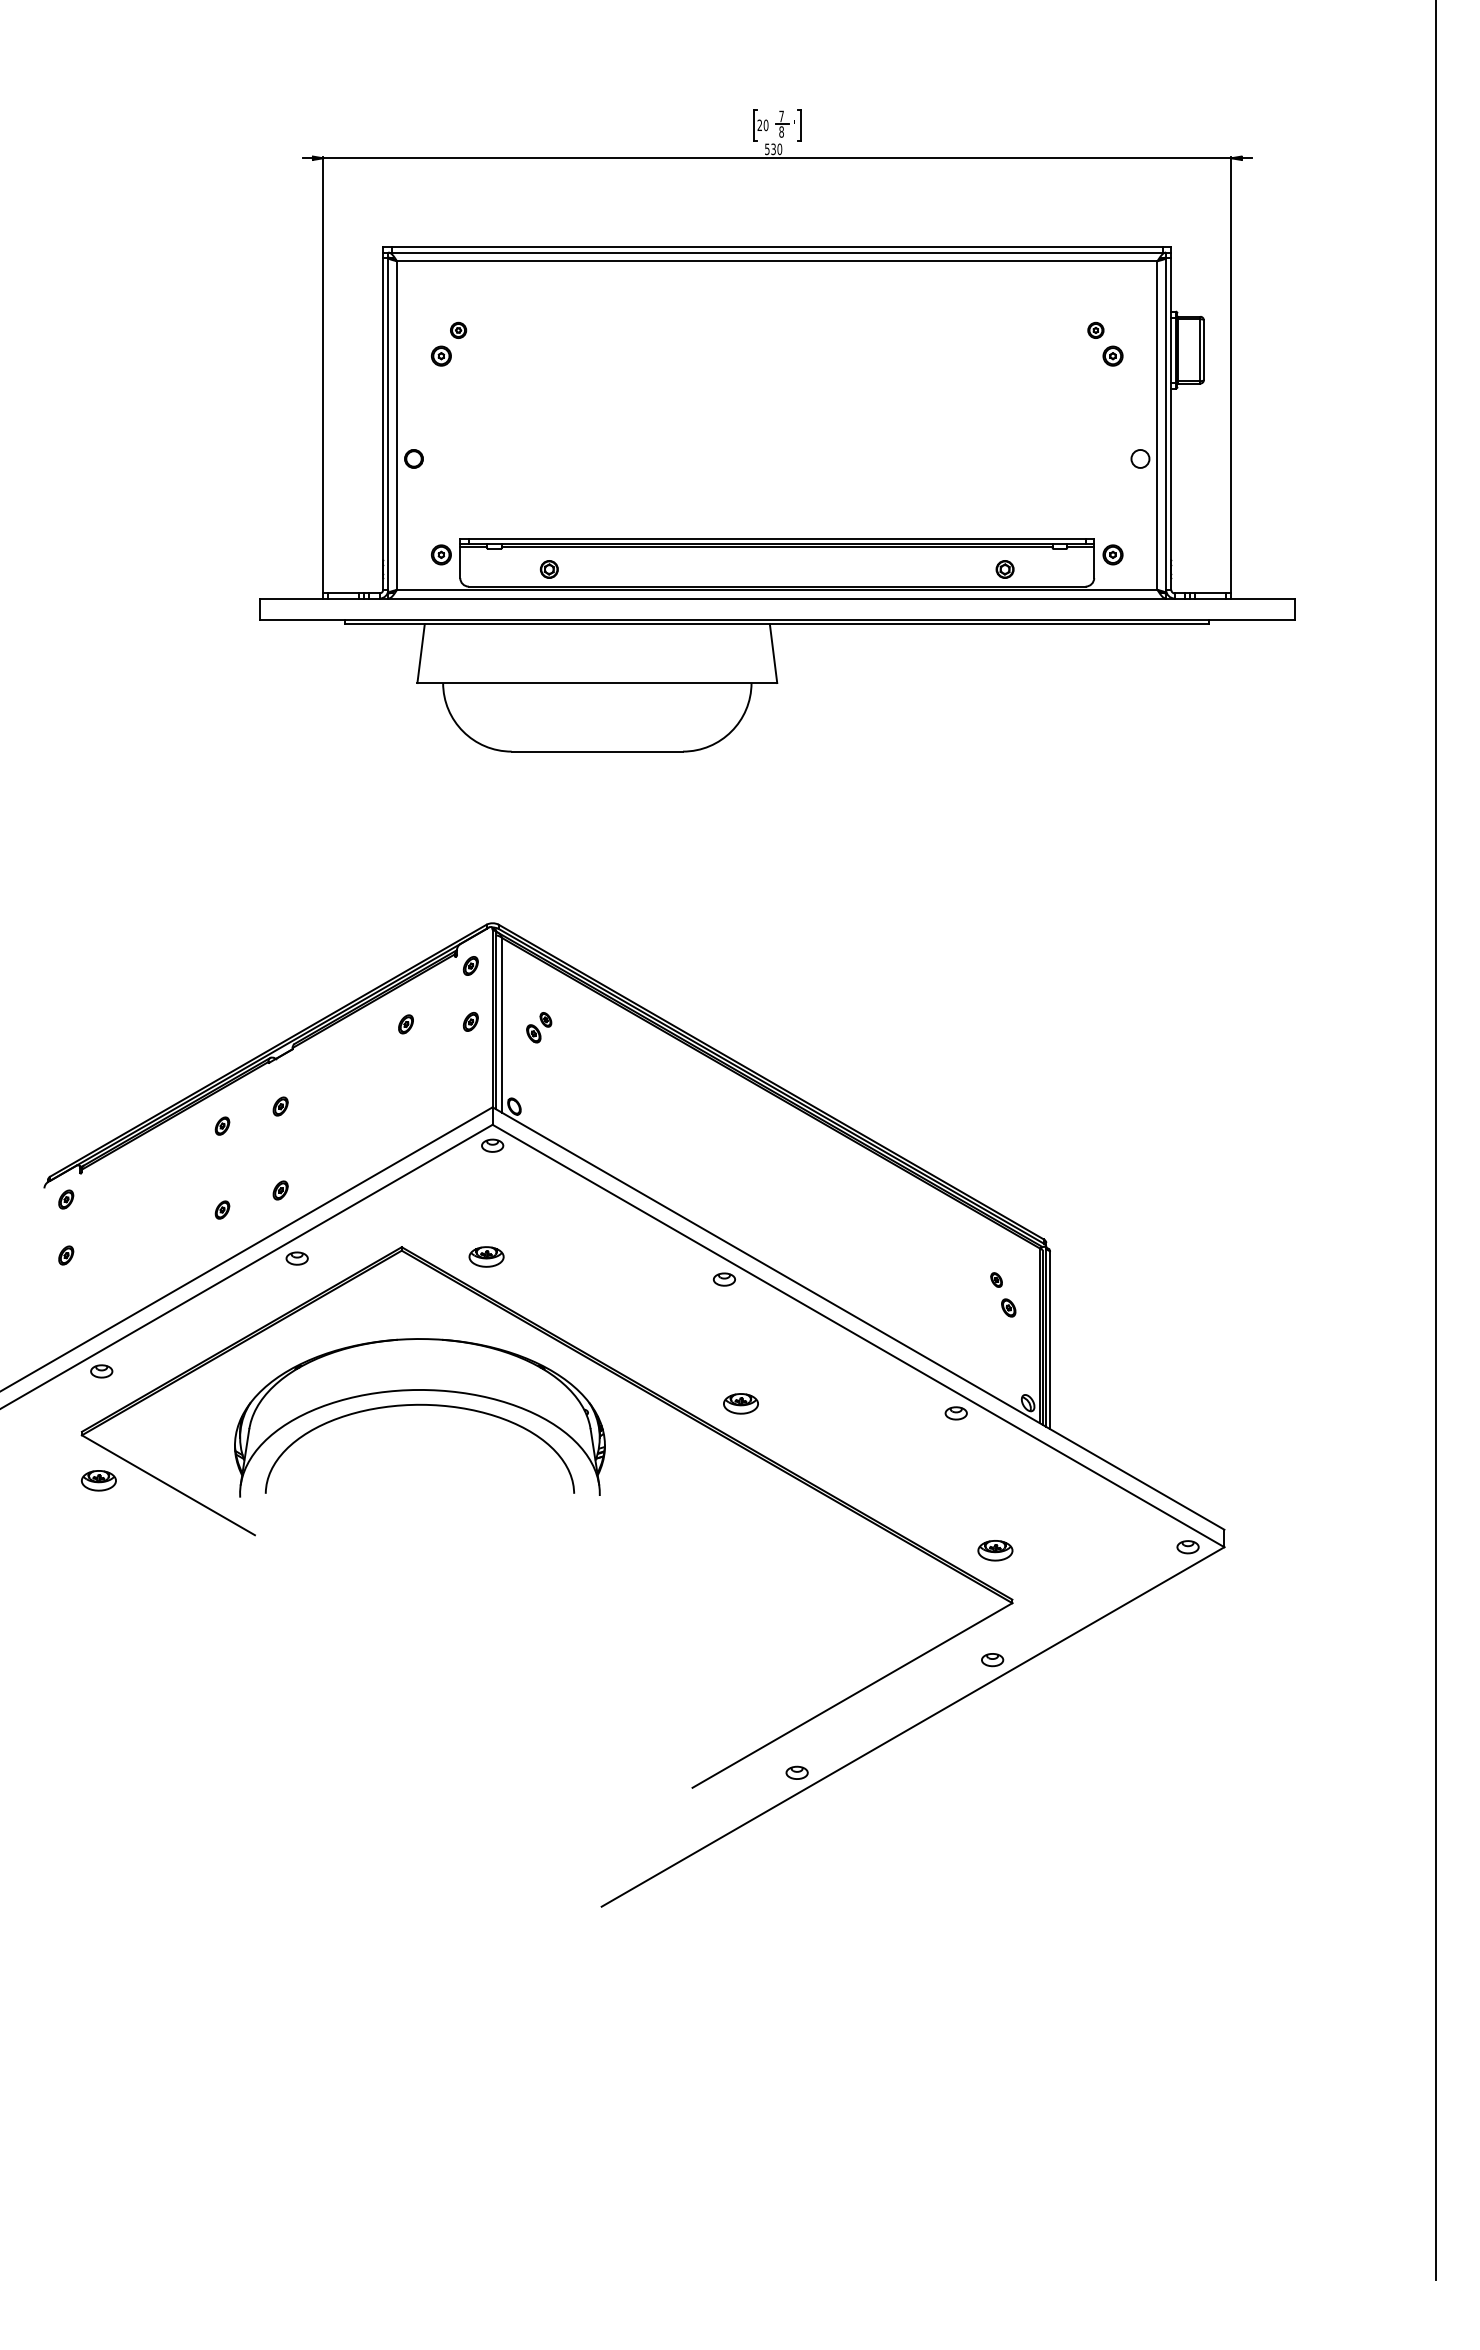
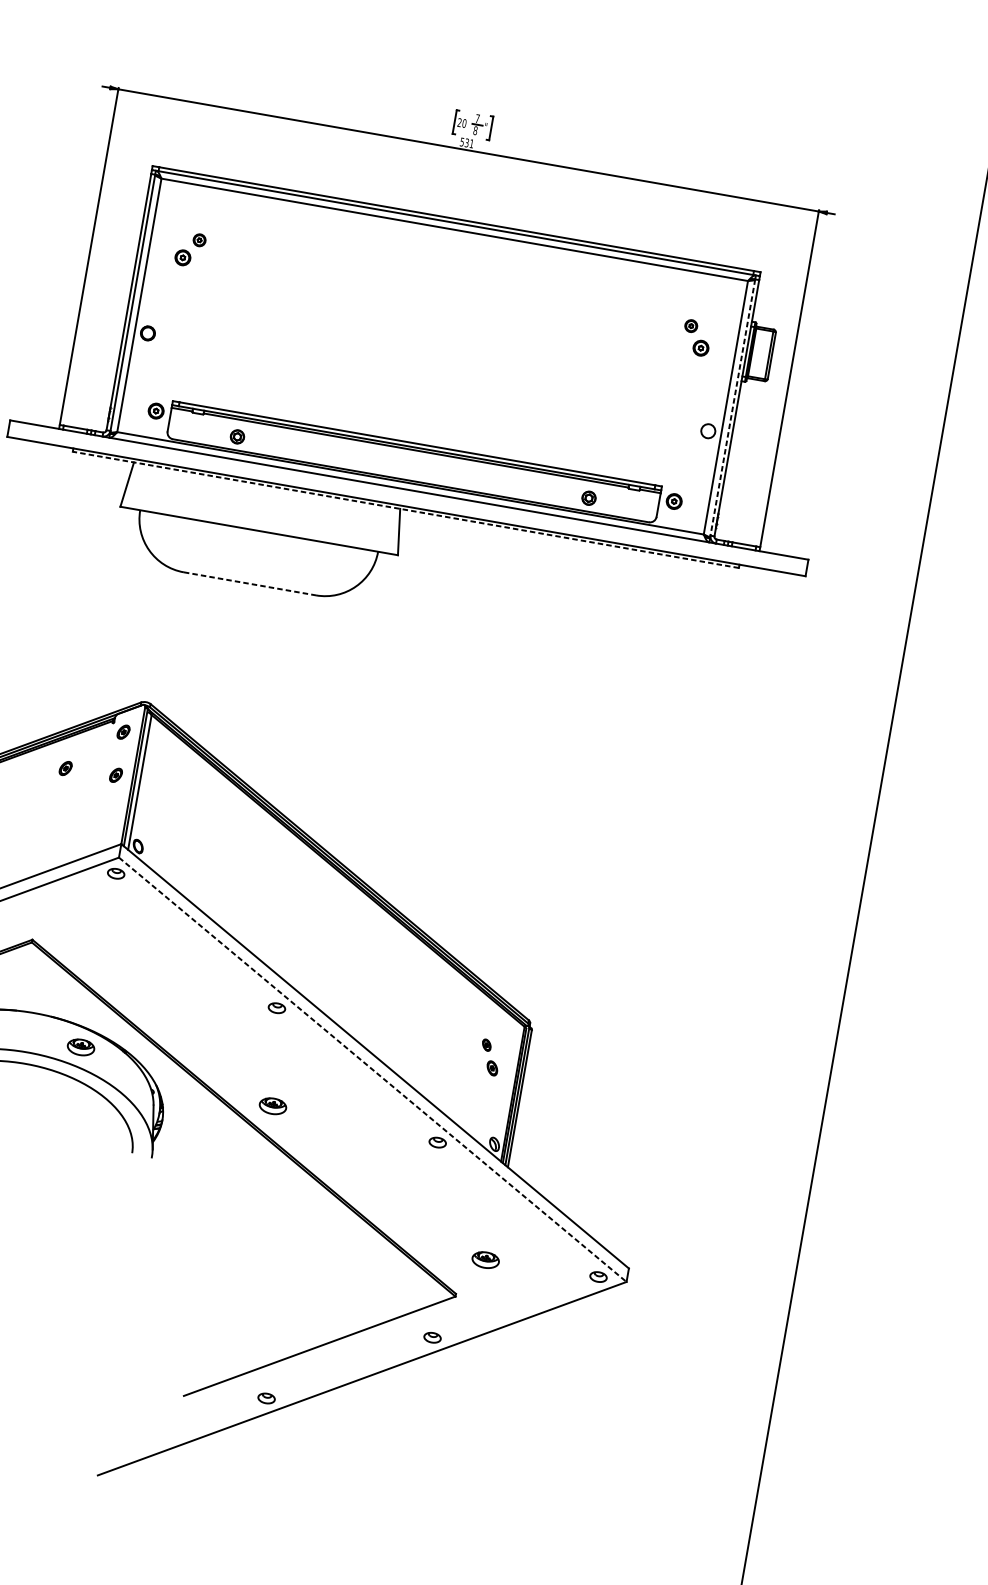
text: (779, 149) -> (471, 143), 530 -> 531
line: (1166, 424) -> (733, 408), solid -> dashed
line: (777, 624) -> (406, 510), solid -> dashed
line: (597, 751) -> (250, 583), solid -> dashed
part: (539, 1027) -> (168, 788), removed
part: (486, 1256) -> (81, 1047), moved
line: (858, 1336) -> (372, 1070), solid -> dashed
part: (995, 1550) -> (485, 1259), moved

